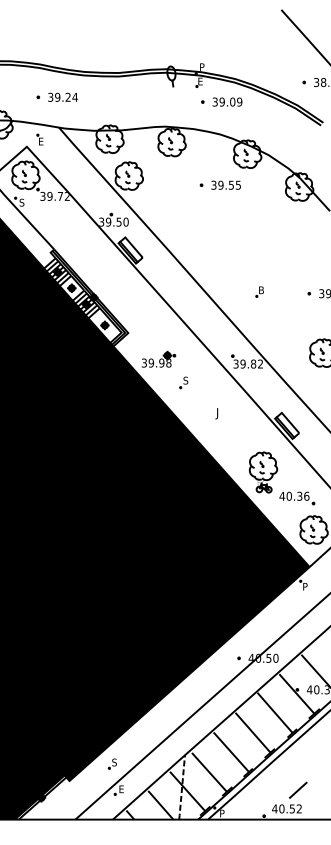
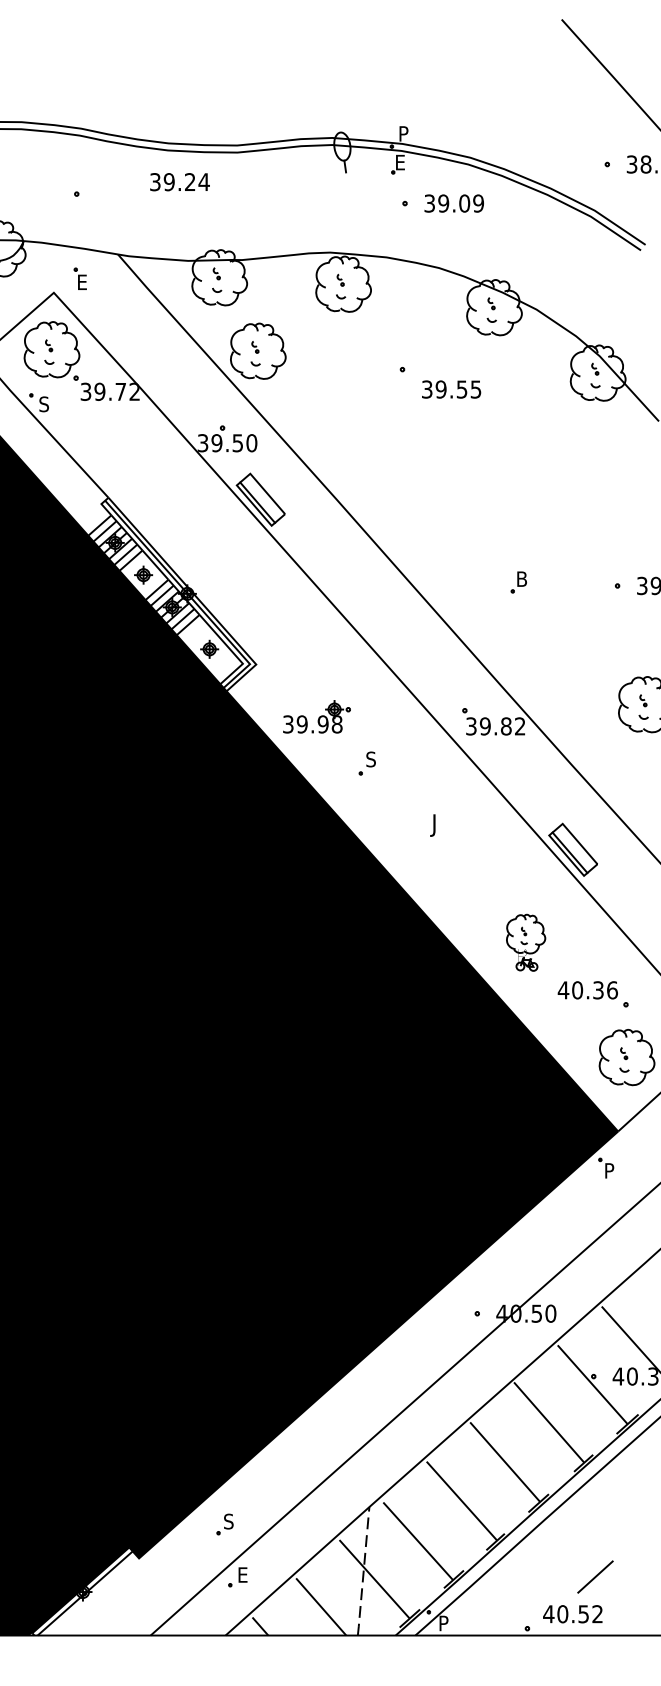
text: (62, 96) -> (178, 180), moved
text: (225, 184) -> (450, 387), moved
part: (263, 472) -> (526, 942), size x0.7

